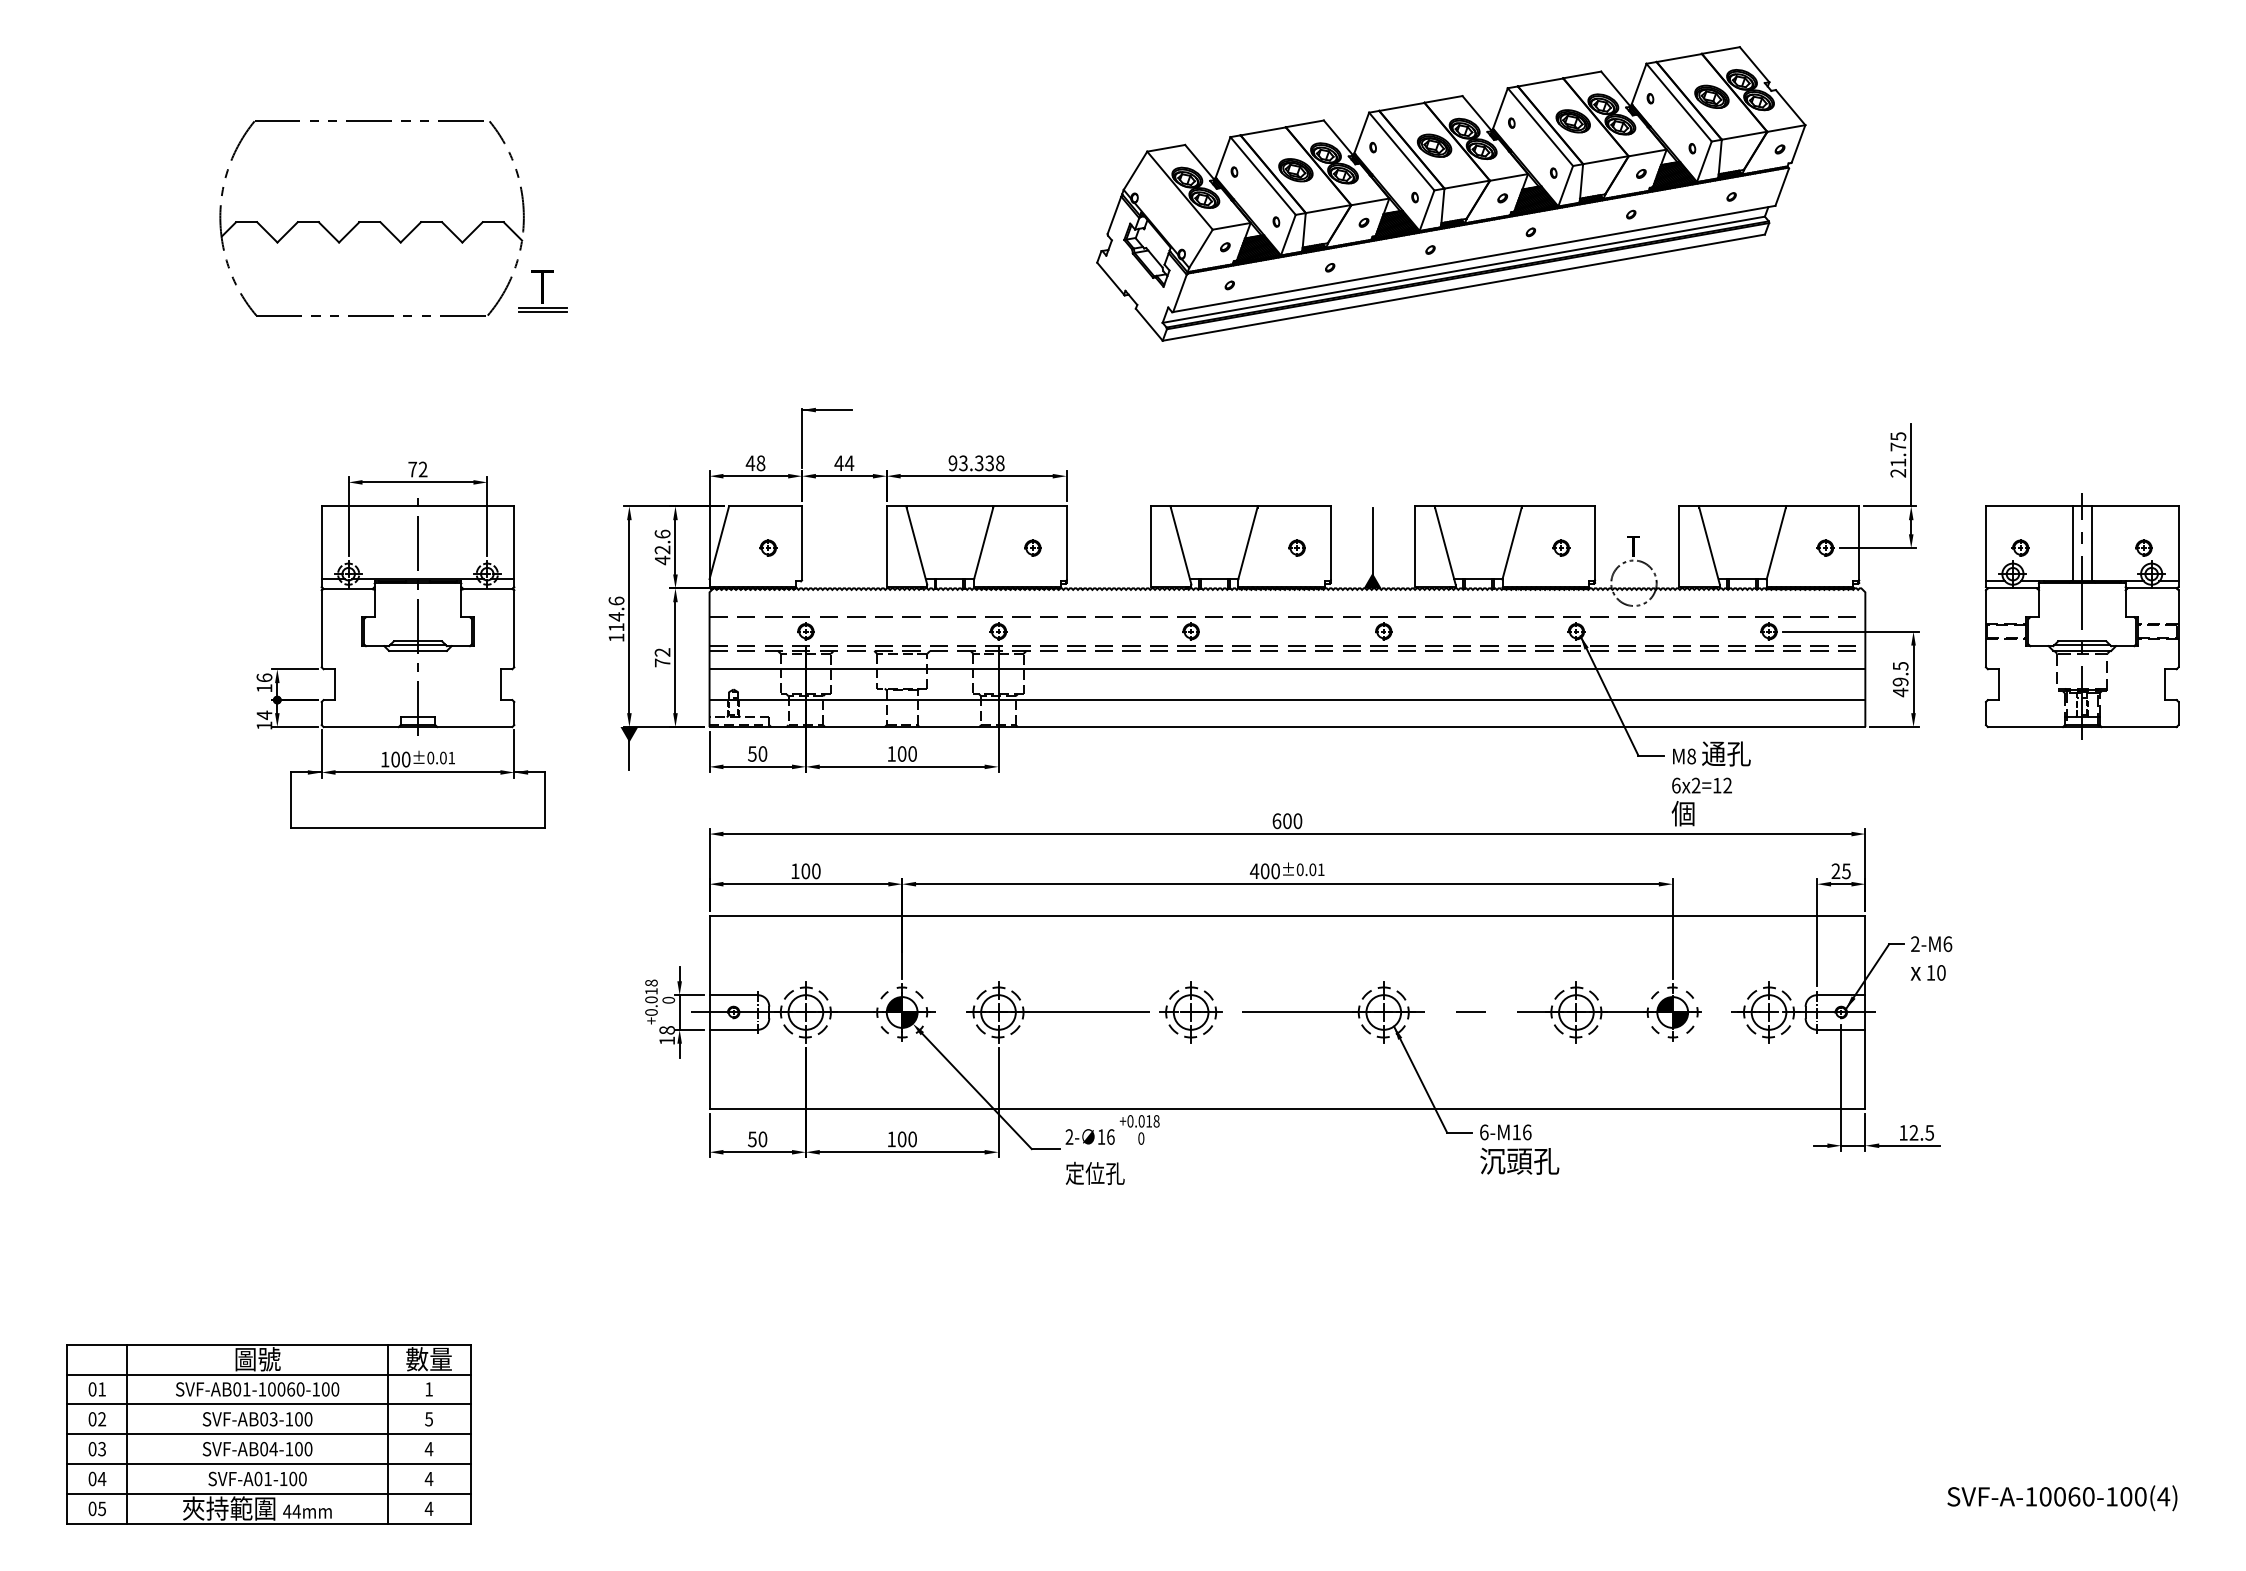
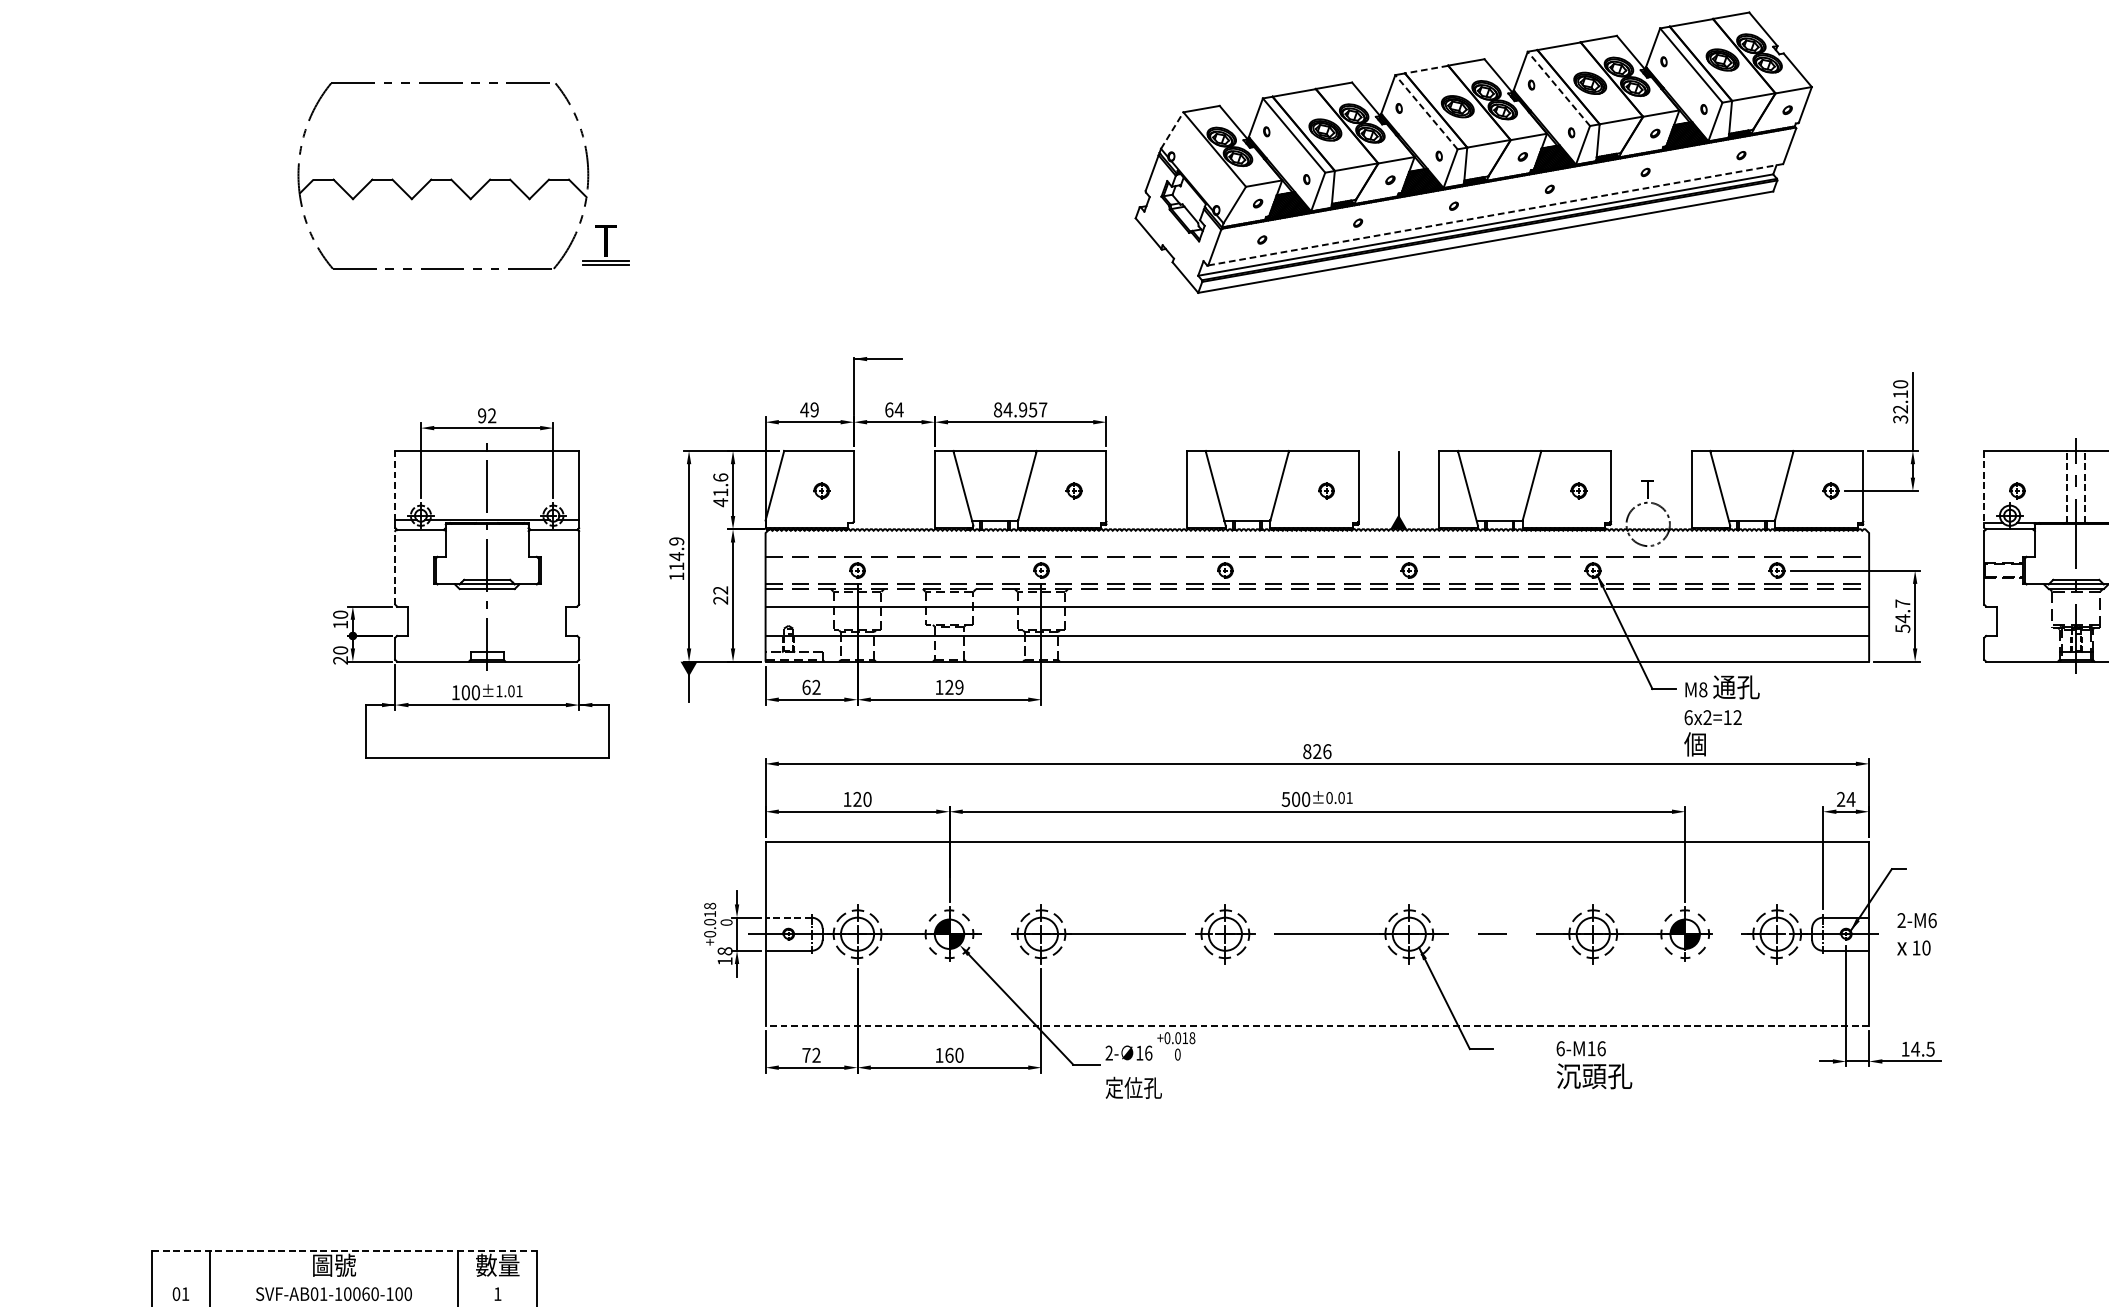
line: (1401, 106) -> (1426, 69), solid -> dashed
line: (1540, 127) -> (1558, 89), solid -> dashed
line: (1401, 151) -> (1426, 112), solid -> dashed
line: (1135, 170) -> (1172, 130), solid -> dashed
line: (1474, 258) -> (1495, 214), solid -> dashed
text: (1898, 454) -> (1900, 401), 21.75 -> 32.10
text: (760, 463) -> (814, 410), 48 -> 49
text: (838, 463) -> (888, 410), 44 -> 64
text: (976, 463) -> (1020, 410), 93.338 -> 84.957
text: (412, 469) -> (481, 415), 72 -> 92
line: (321, 542) -> (395, 485), solid -> dashed
line: (2072, 543) -> (2066, 486), solid -> dashed
line: (2091, 543) -> (2085, 486), solid -> dashed
line: (1986, 547) -> (1984, 490), solid -> dashed
text: (662, 549) -> (720, 492), 42.6 -> 41.6
text: (616, 600) -> (676, 540), 114.6 -> 114.9
line: (321, 628) -> (395, 567), solid -> dashed
text: (662, 662) -> (720, 600), 72 -> 22
text: (264, 677) -> (340, 614), 16 -> 10
text: (1900, 679) -> (1902, 616), 49.5 -> 54.7
text: (264, 720) -> (340, 655), 14 -> 20
text: (757, 753) -> (811, 686), 50 -> 62
text: (906, 753) -> (953, 686), 100 -> 129
text: (430, 757) -> (499, 690), ±0.01 -> ±1.01
text: (1287, 821) -> (1317, 751), 600 -> 826
text: (805, 871) -> (857, 799), 100 -> 120
text: (1254, 871) -> (1285, 799), 400 -> 500
text: (1846, 871) -> (1851, 799), 25 -> 24
text: (1931, 958) -> (1917, 934), moved
line: (733, 995) -> (788, 918), solid -> dashed
line: (1287, 1108) -> (1317, 1025), solid -> dashed
text: (1913, 1132) -> (1915, 1048), 12.5 -> 14.5
text: (757, 1139) -> (811, 1055), 50 -> 72
text: (902, 1139) -> (949, 1055), 100 -> 160
text: (1519, 1149) -> (1594, 1065), moved
line: (269, 1344) -> (345, 1251), solid -> dashed
line: (268, 1374) -> (344, 1279), removed

